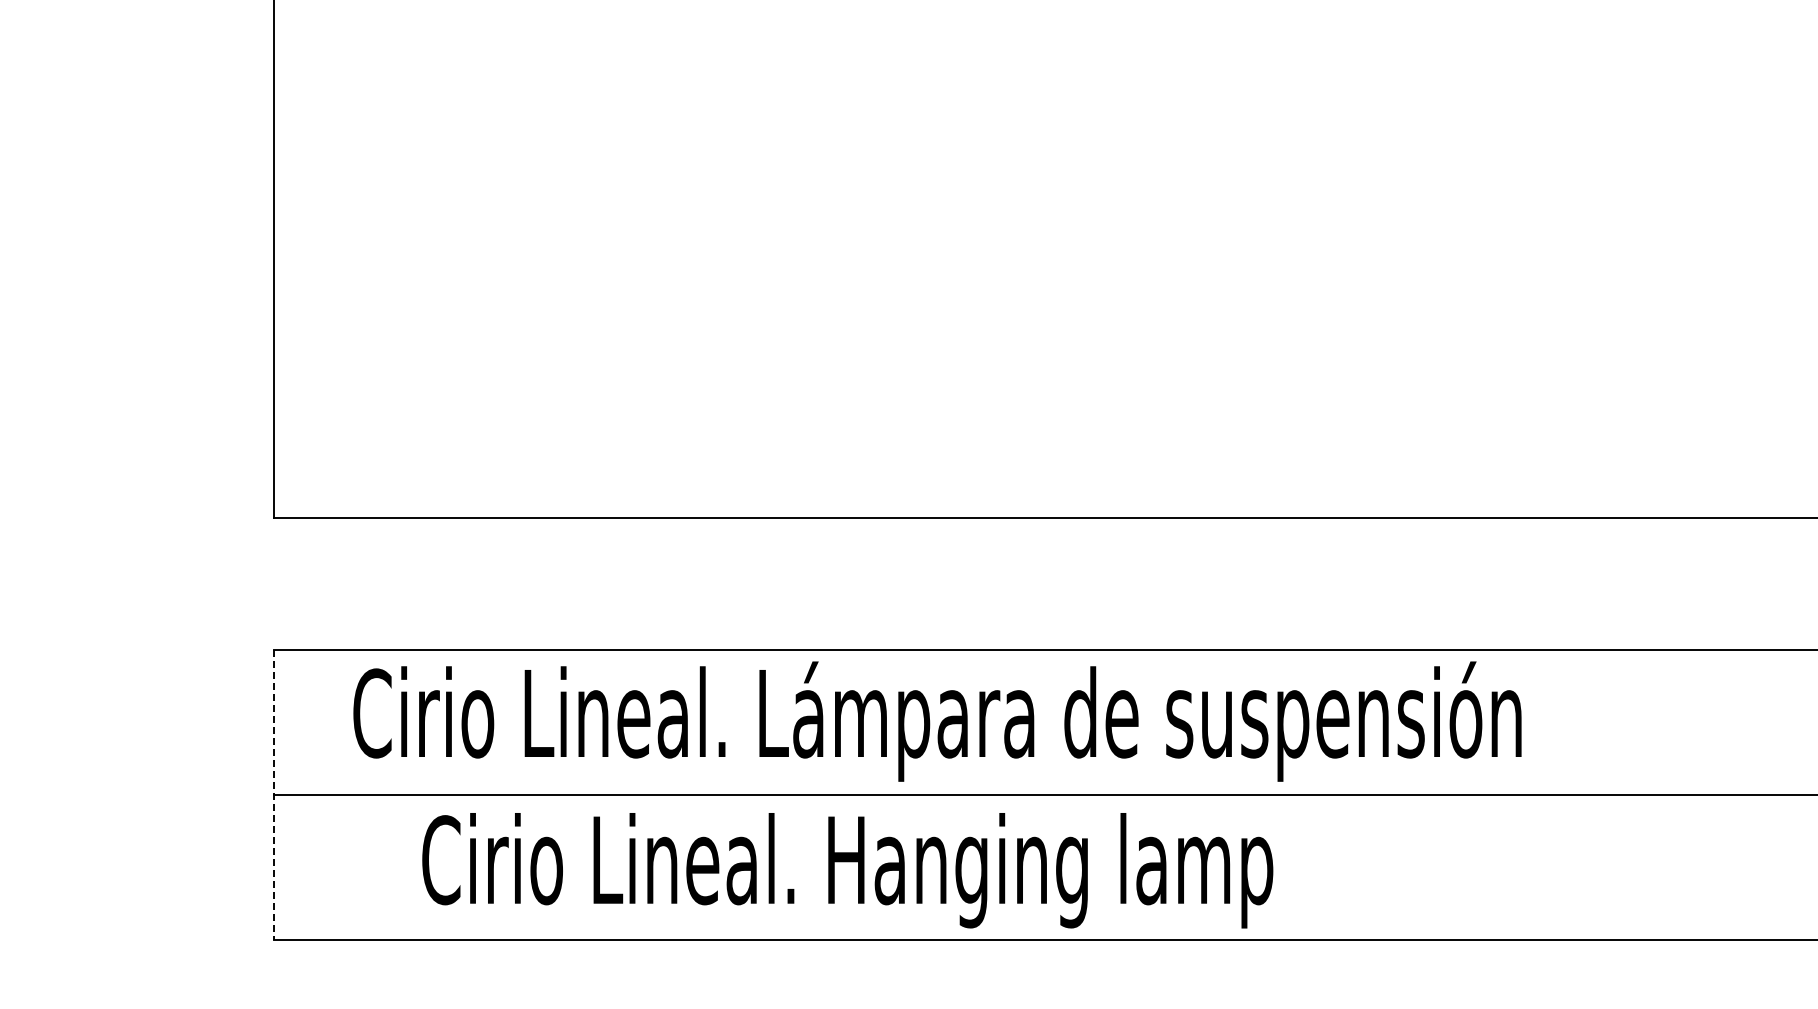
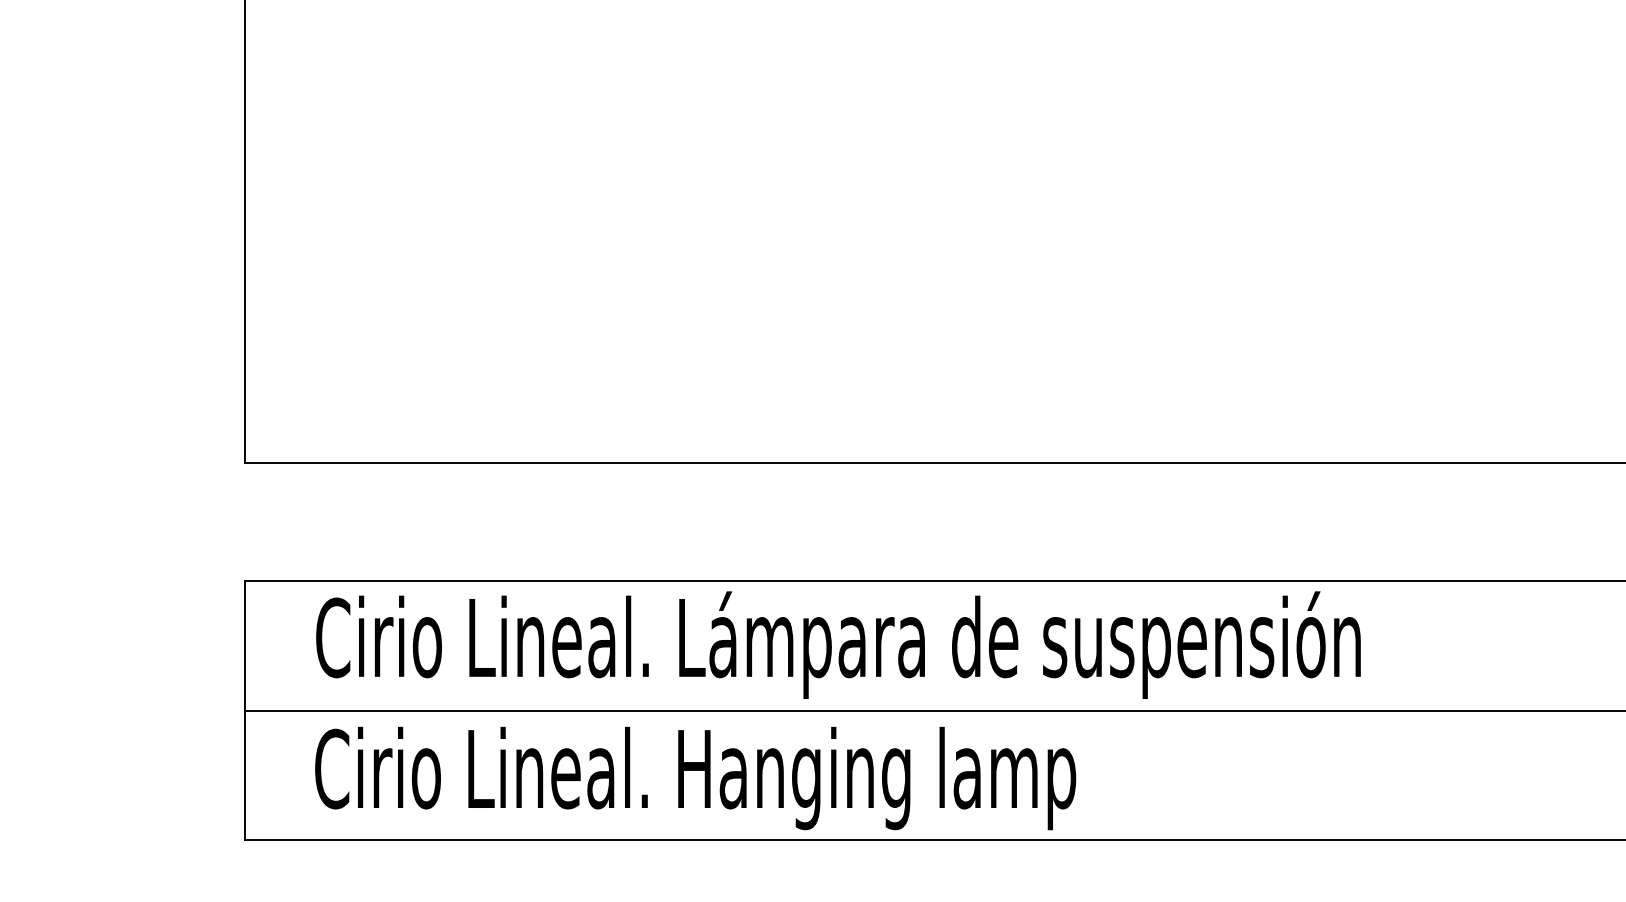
line: (274, 794) -> (245, 710), dashed -> solid
text: (847, 870) -> (695, 778), moved

